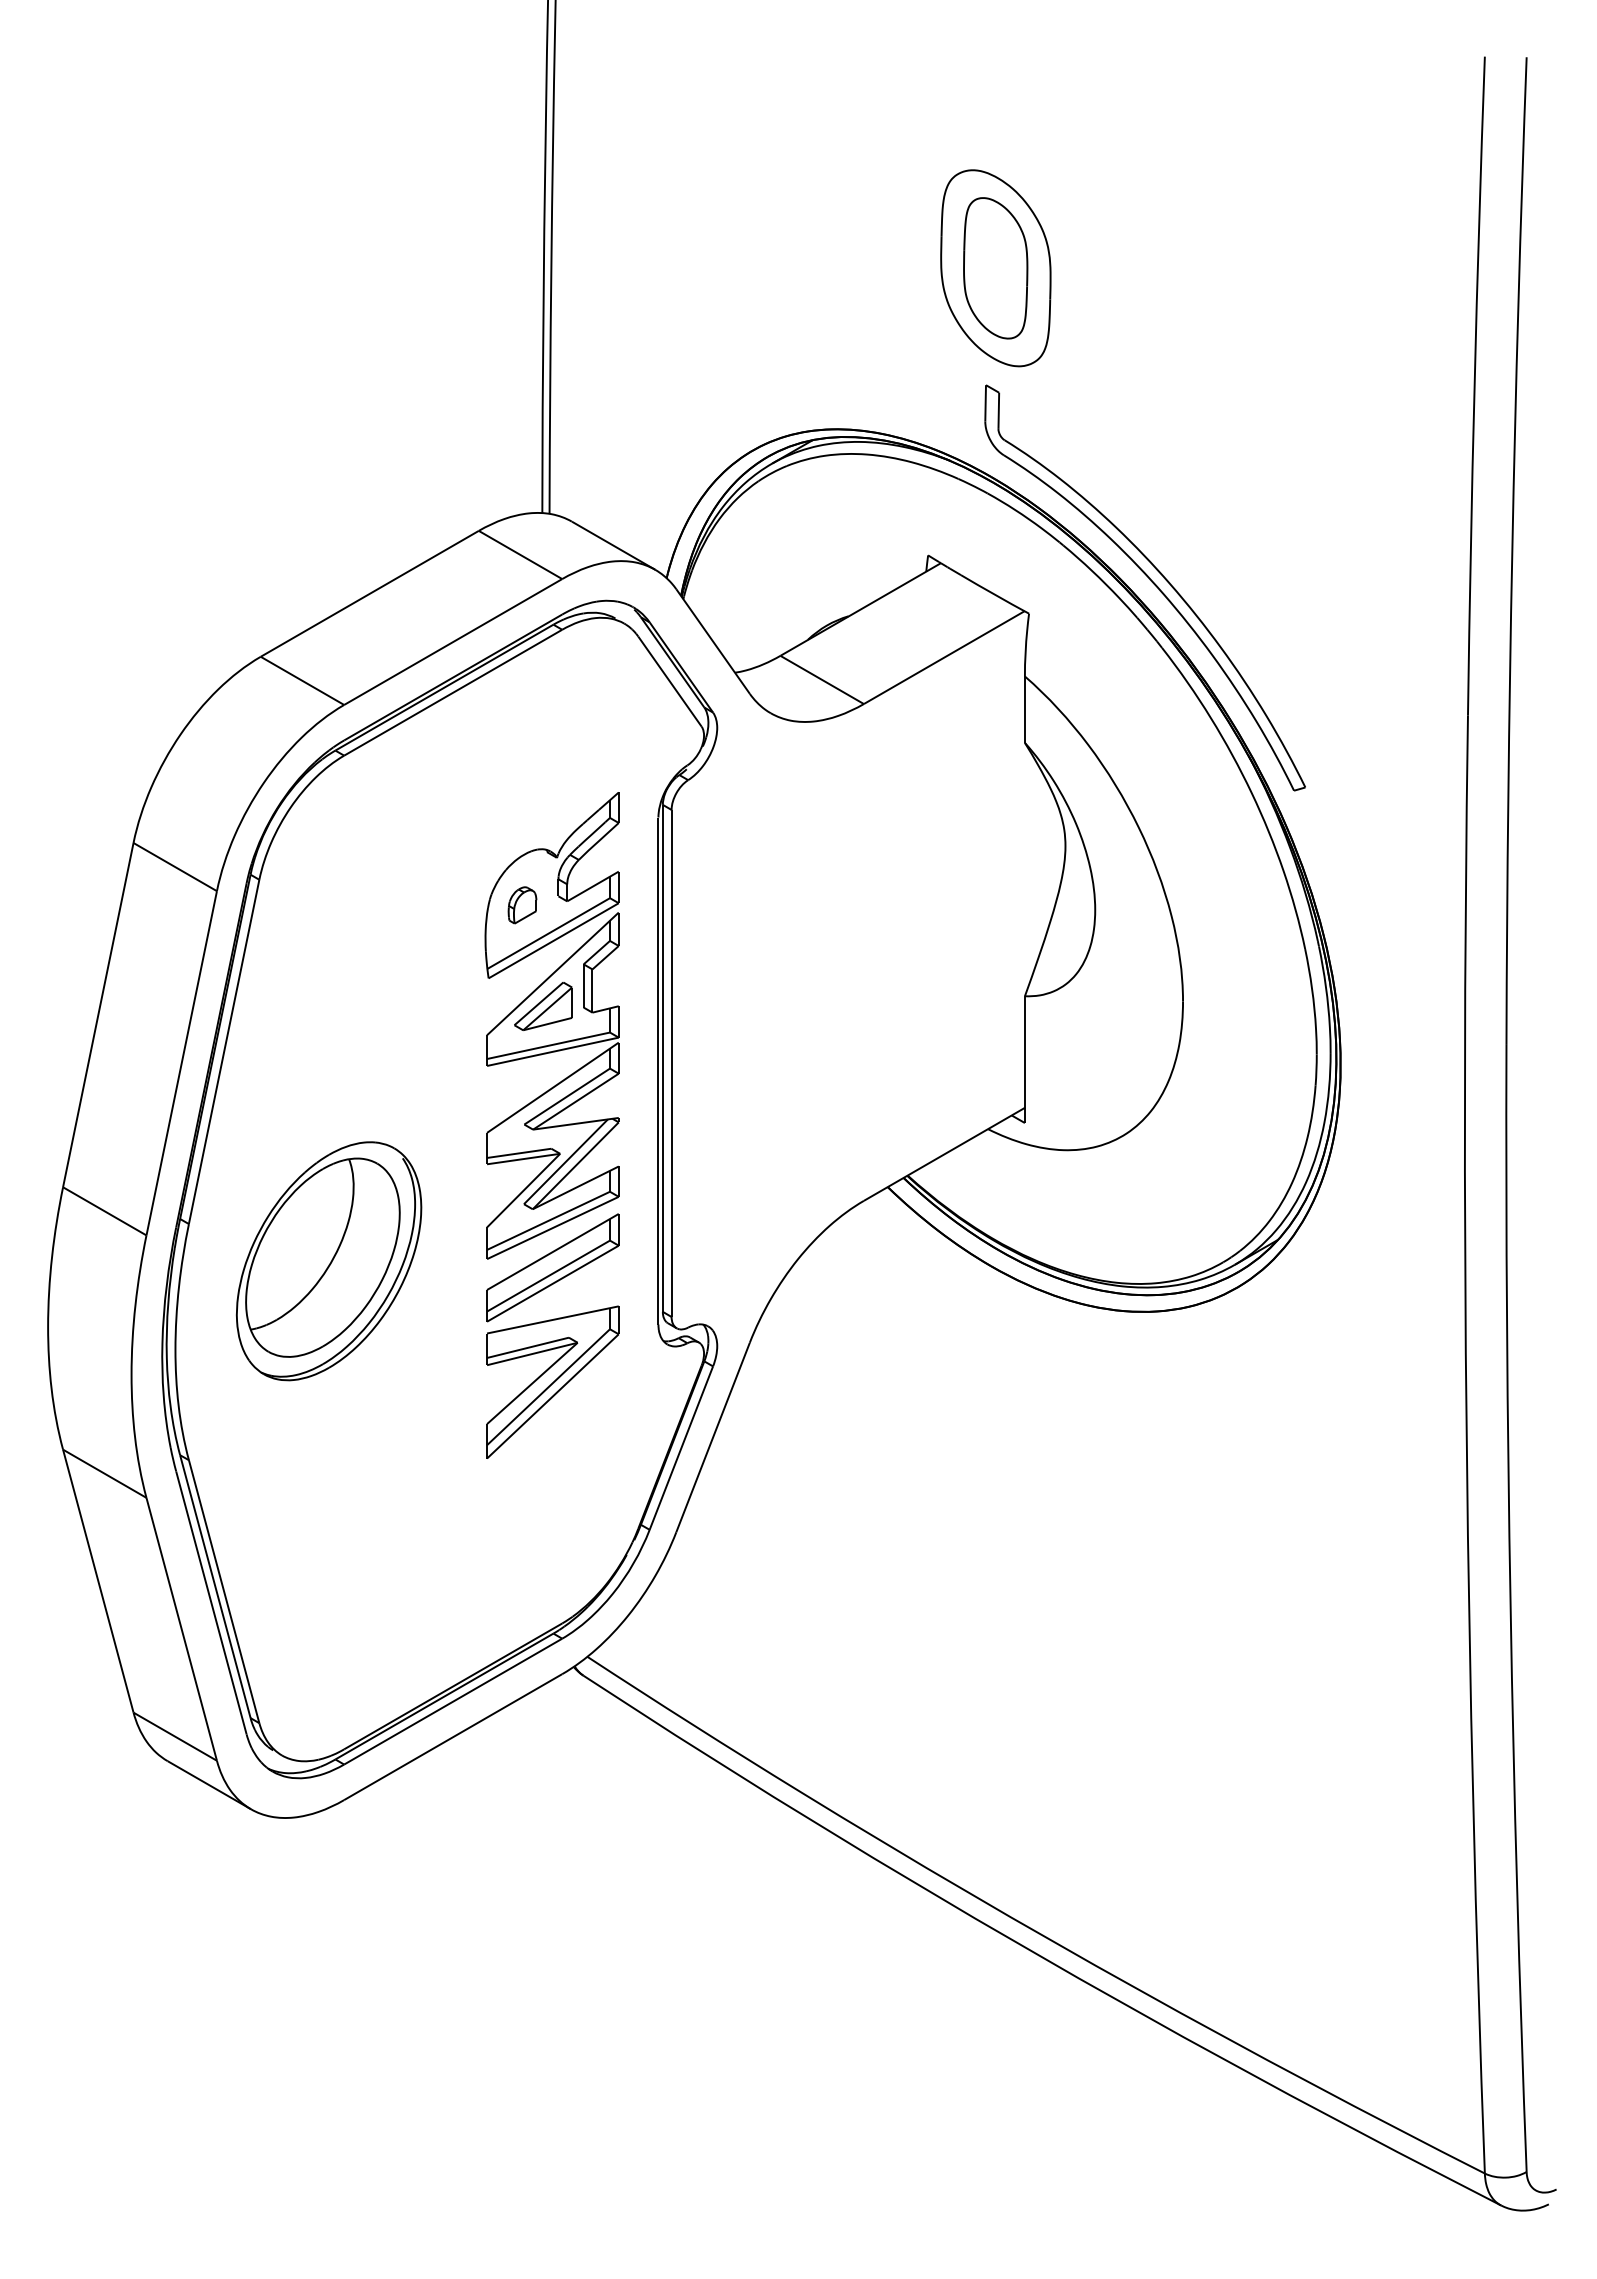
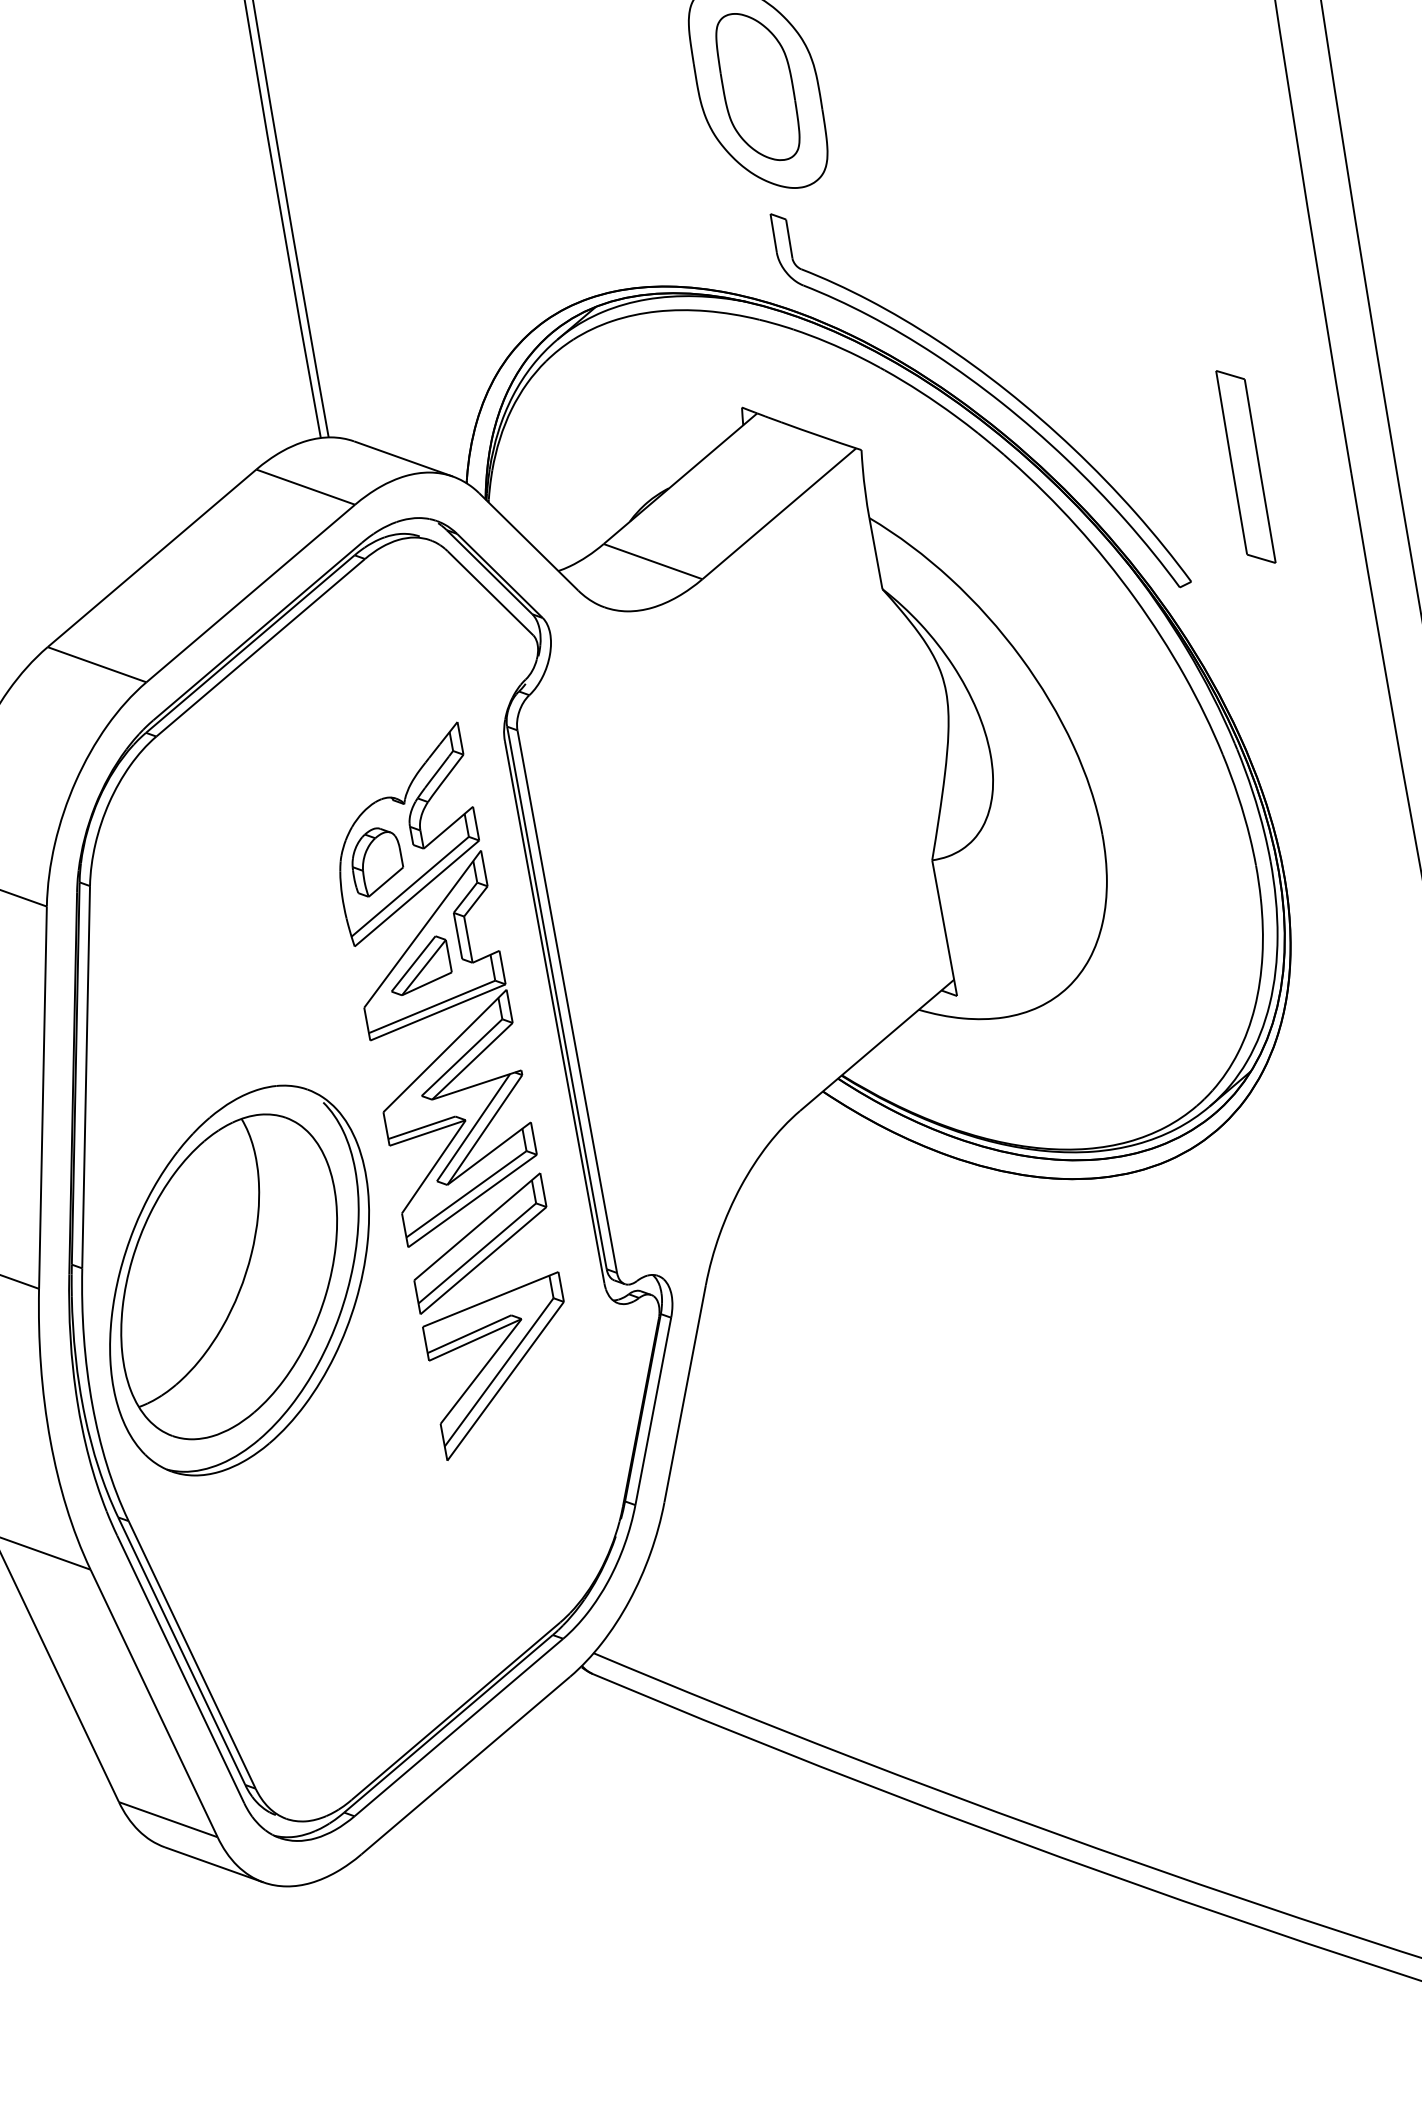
part: (1373, 692) -> (1245, 466), added
part: (522, 905) -> (376, 861), size x1.67
part: (328, 1261) -> (238, 1281), size x1.43

